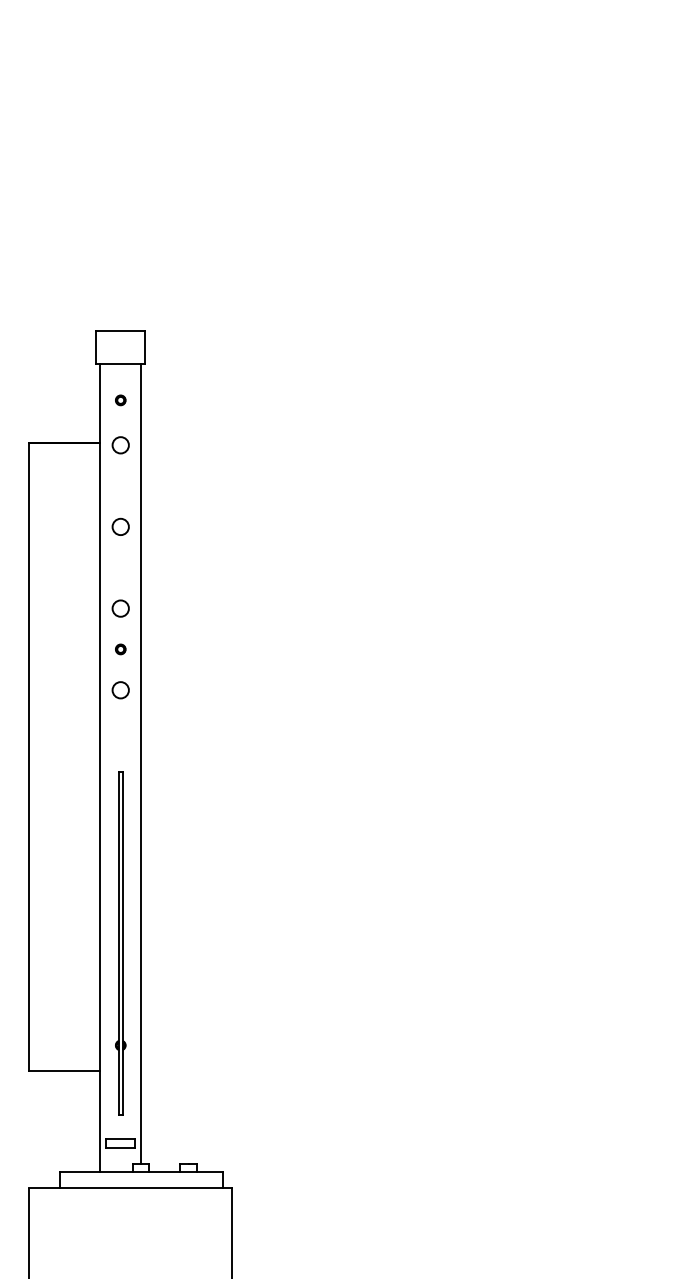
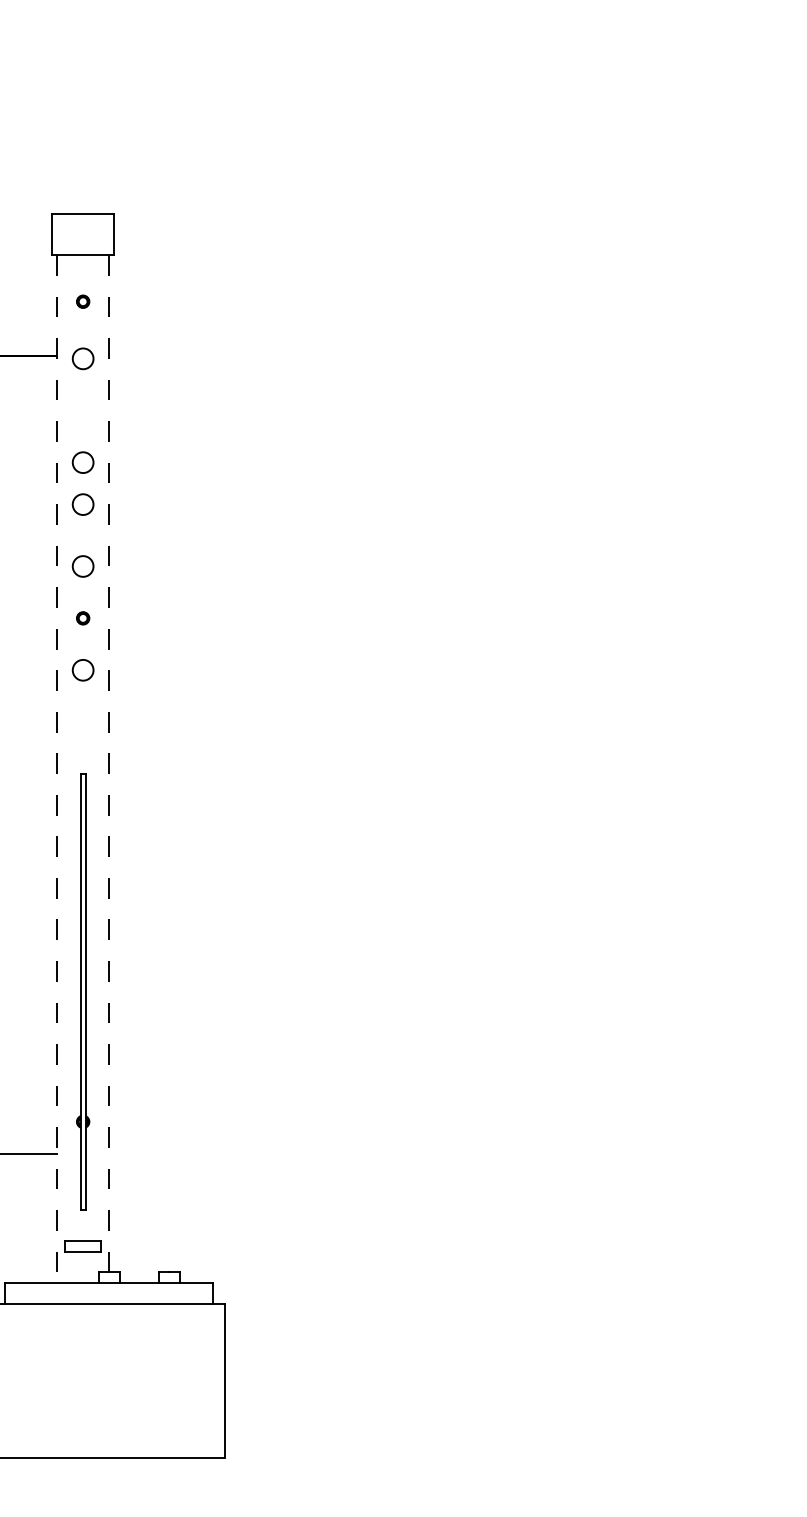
circle: (120, 559) -> (82, 504), added
line: (141, 764) -> (109, 764), solid -> dashed
line: (100, 768) -> (57, 769), solid -> dashed

